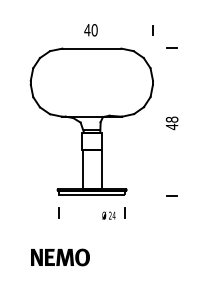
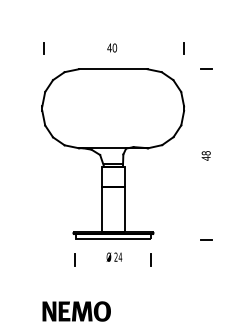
line: (31, 30) -> (43, 48), added
part: (90, 30) -> (111, 48), size x0.62
part: (171, 123) -> (205, 156), size x0.62
text: (108, 215) -> (113, 256), moved

